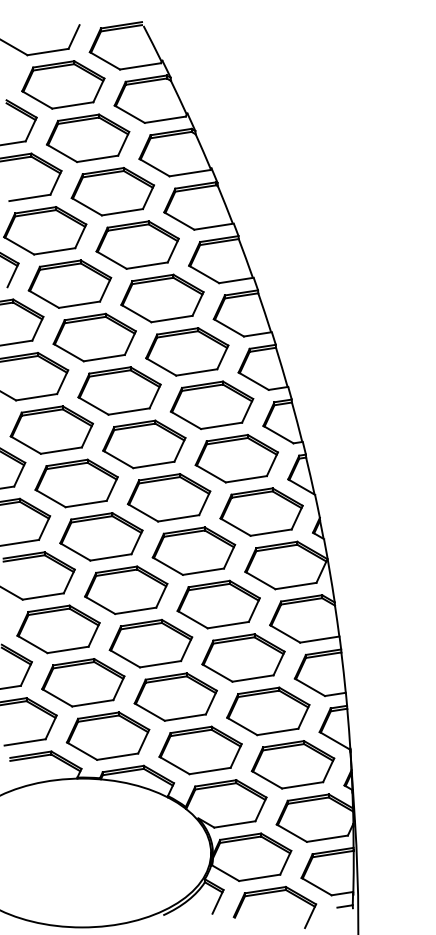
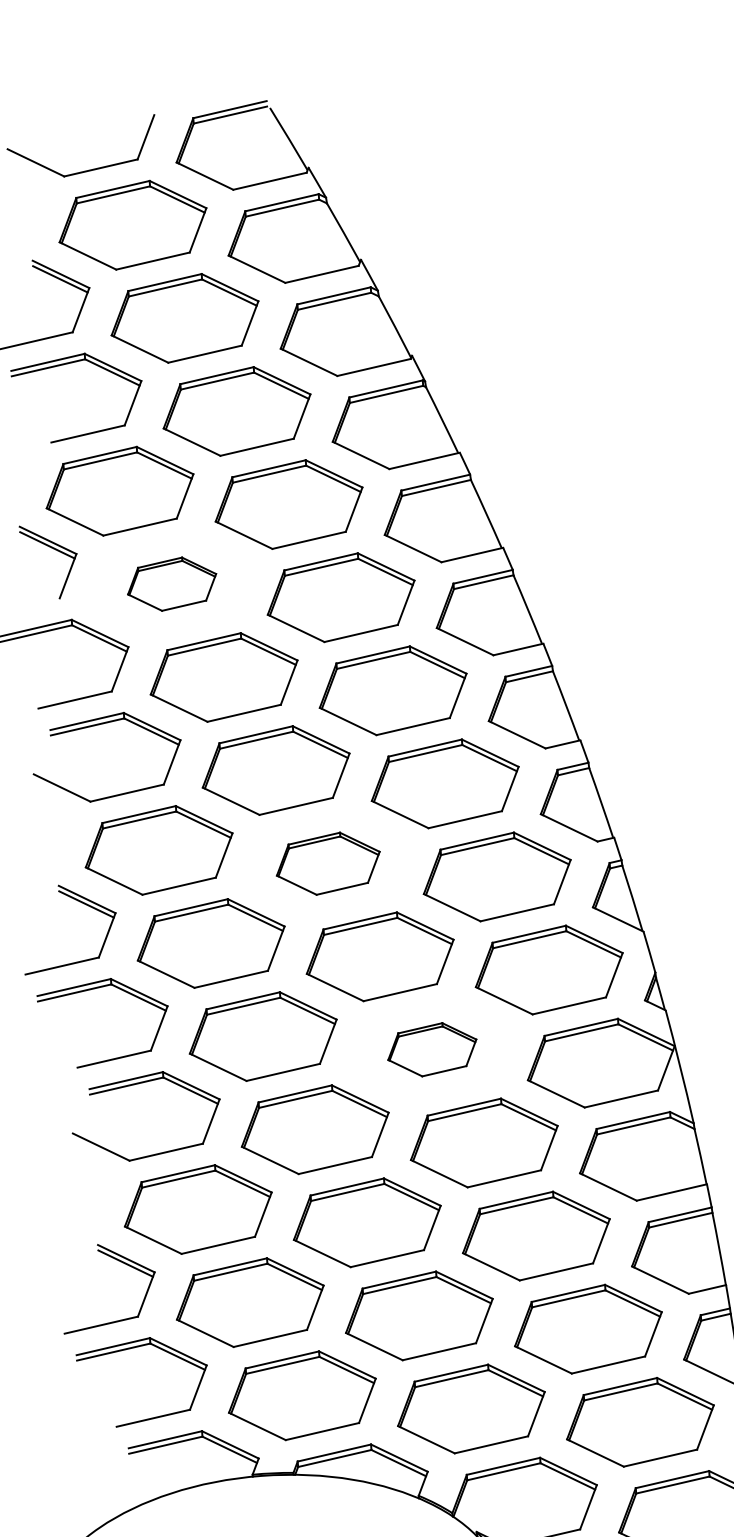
part: (69, 283) -> (171, 583), size x0.6
part: (144, 444) -> (328, 863), size x0.7
part: (193, 550) -> (431, 1048), size x0.6

